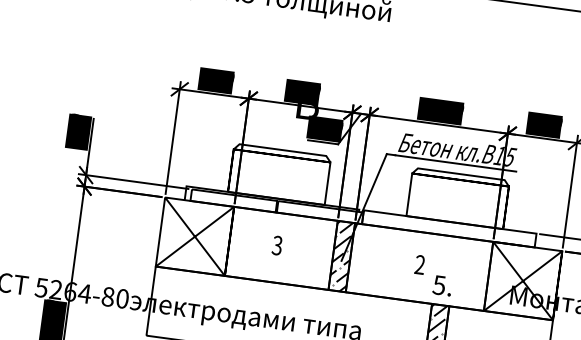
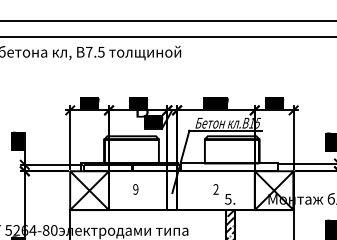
text: (276, 245) -> (135, 189), 3 -> 9
hatch: (342, 256) -> (172, 190), removed

